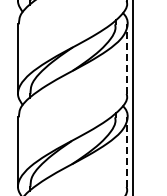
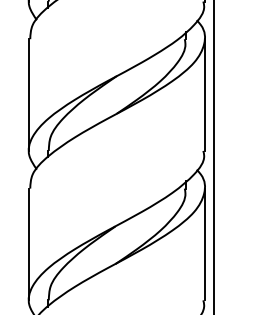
line: (127, 59) -> (204, 95), dashed -> solid
line: (127, 152) -> (204, 245), dashed -> solid

